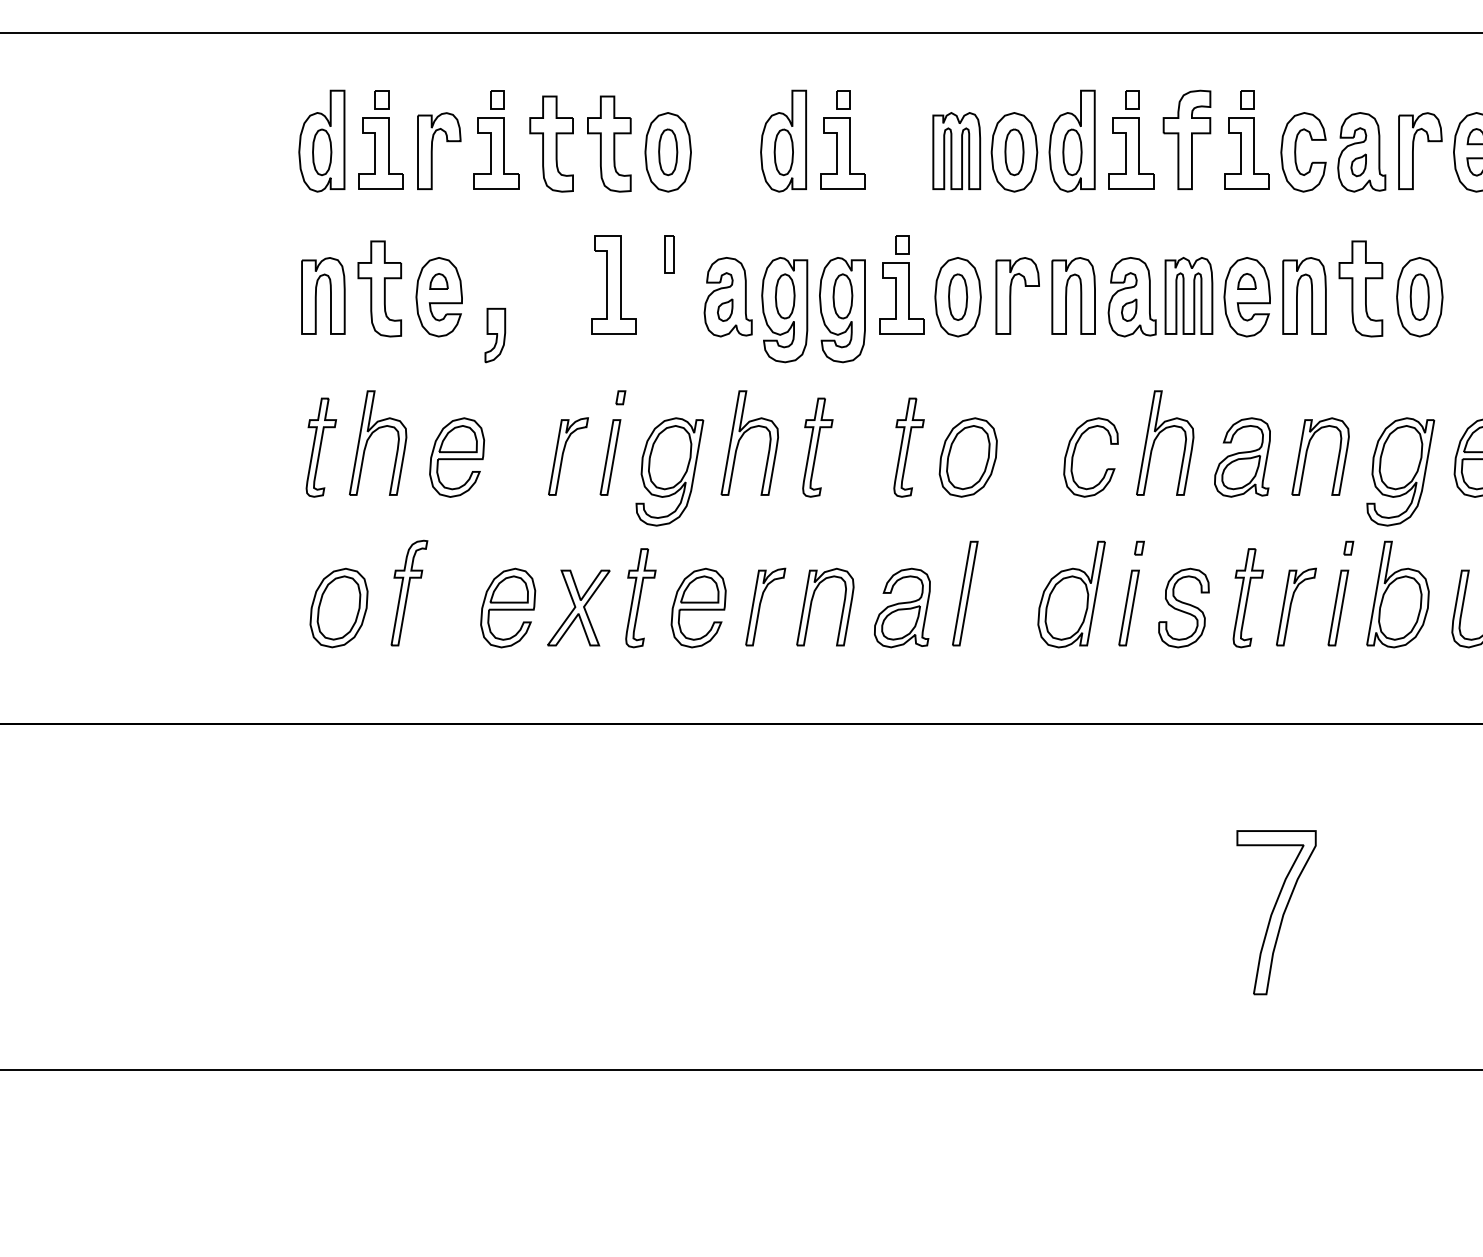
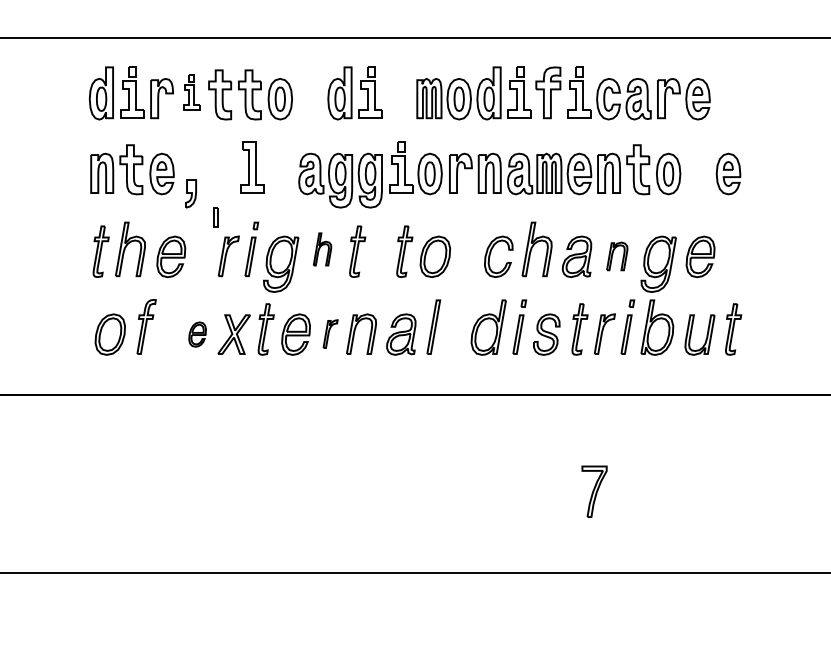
part: (496, 139) -> (191, 92), size x0.7
part: (668, 253) -> (215, 217), moved
part: (749, 443) -> (322, 249), size x0.6
part: (1318, 456) -> (616, 256), size x0.7
part: (765, 605) -> (330, 333), size x0.7
part: (507, 607) -> (197, 334), size x0.6
part: (1276, 911) -> (594, 491), size x0.6

